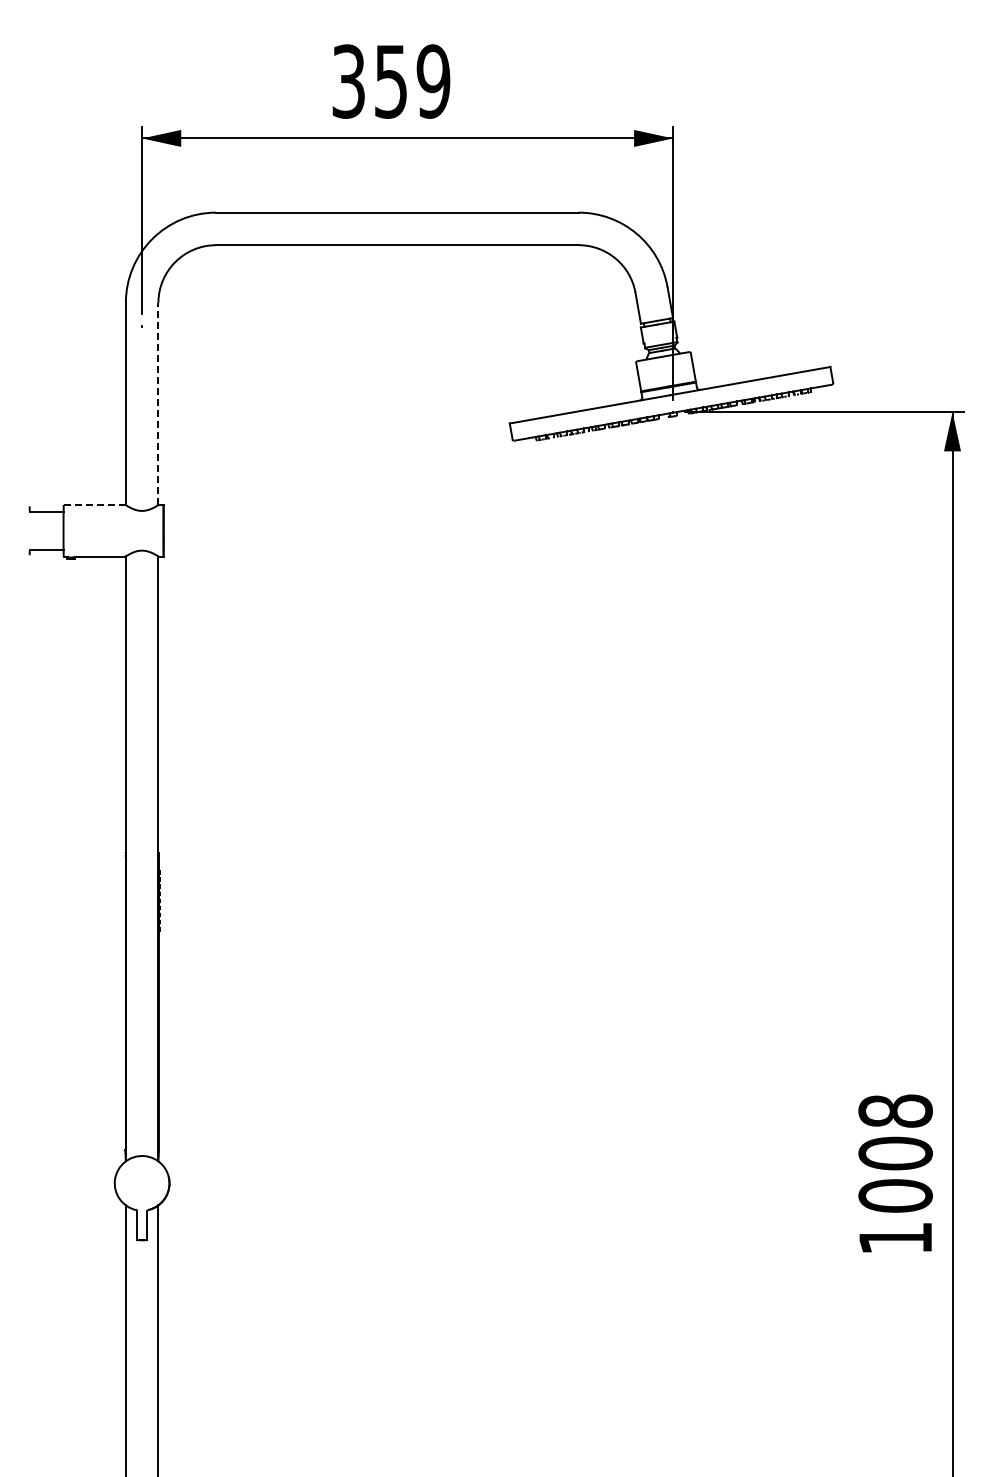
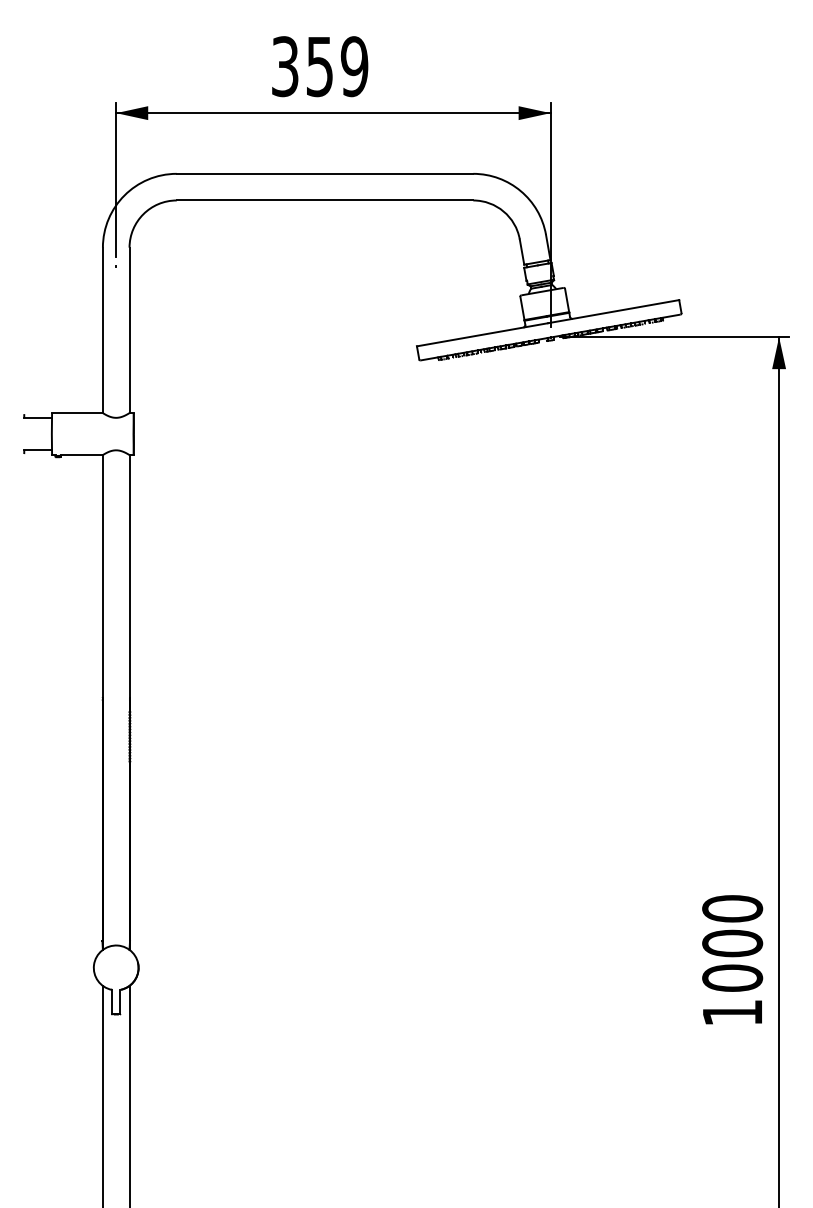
line: (158, 403) -> (129, 329), dashed -> solid
line: (94, 504) -> (77, 412), dashed -> solid
text: (895, 1110) -> (732, 908), 1008 -> 1000

